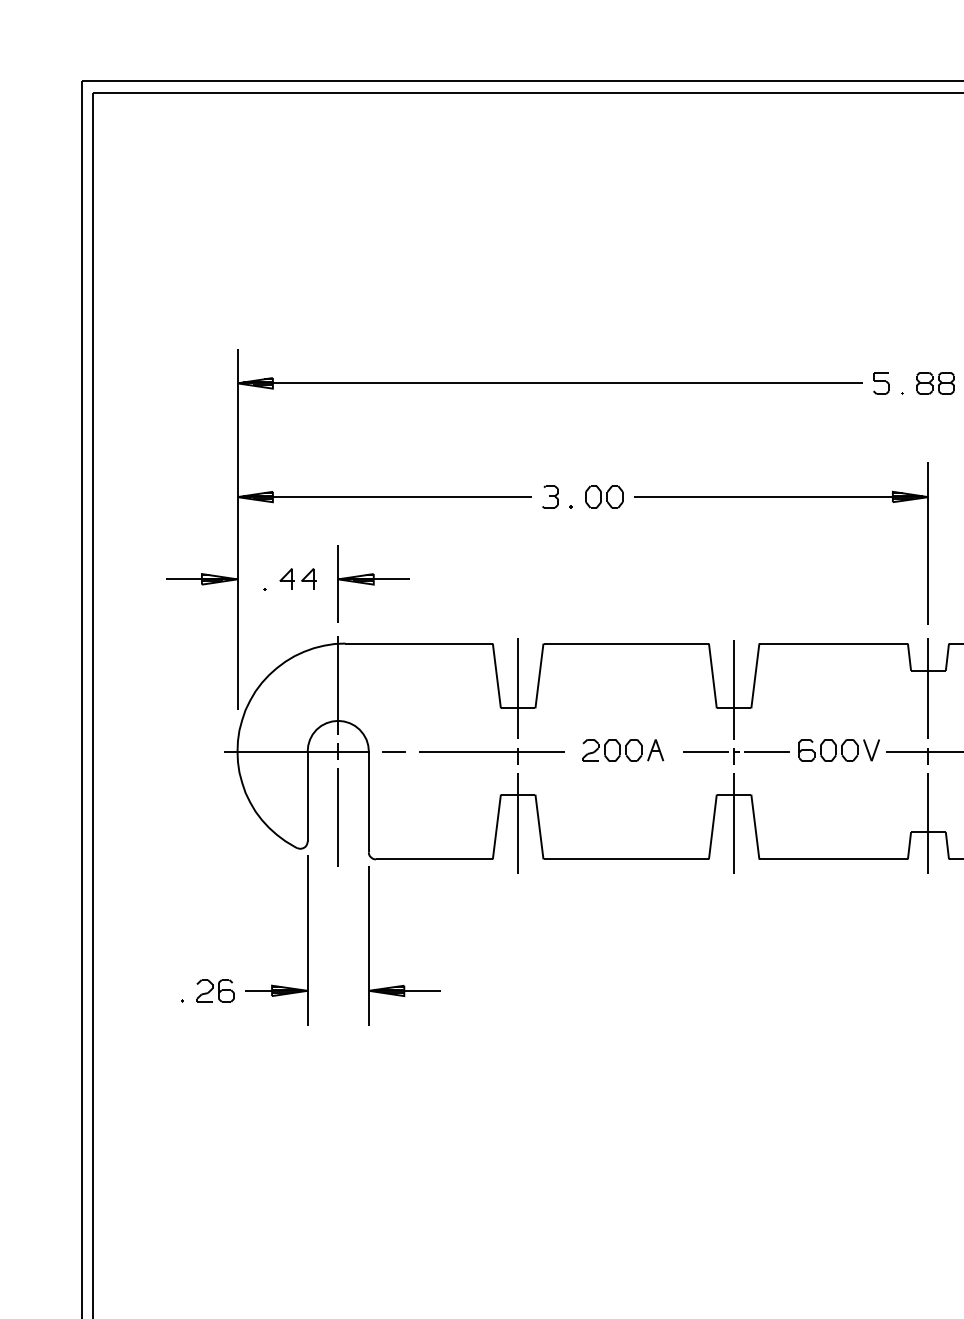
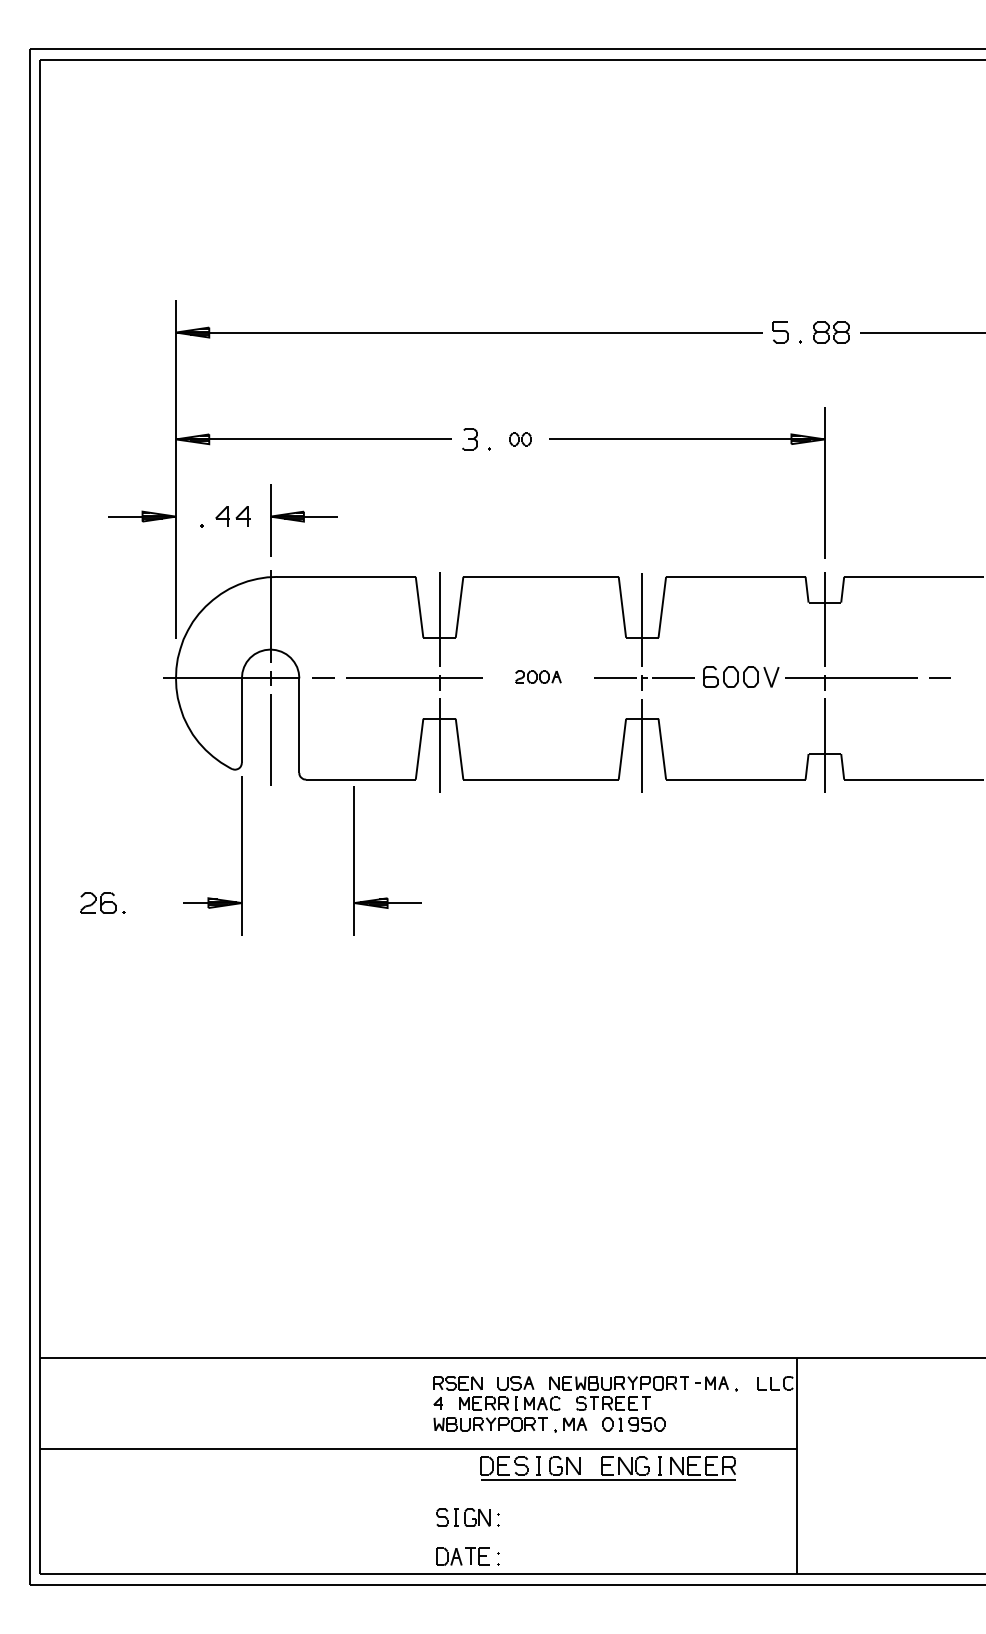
part: (604, 497) -> (520, 439), size x0.6
part: (623, 749) -> (538, 676), size x0.6
part: (369, 945) -> (354, 860), moved
part: (215, 990) -> (98, 902), moved

